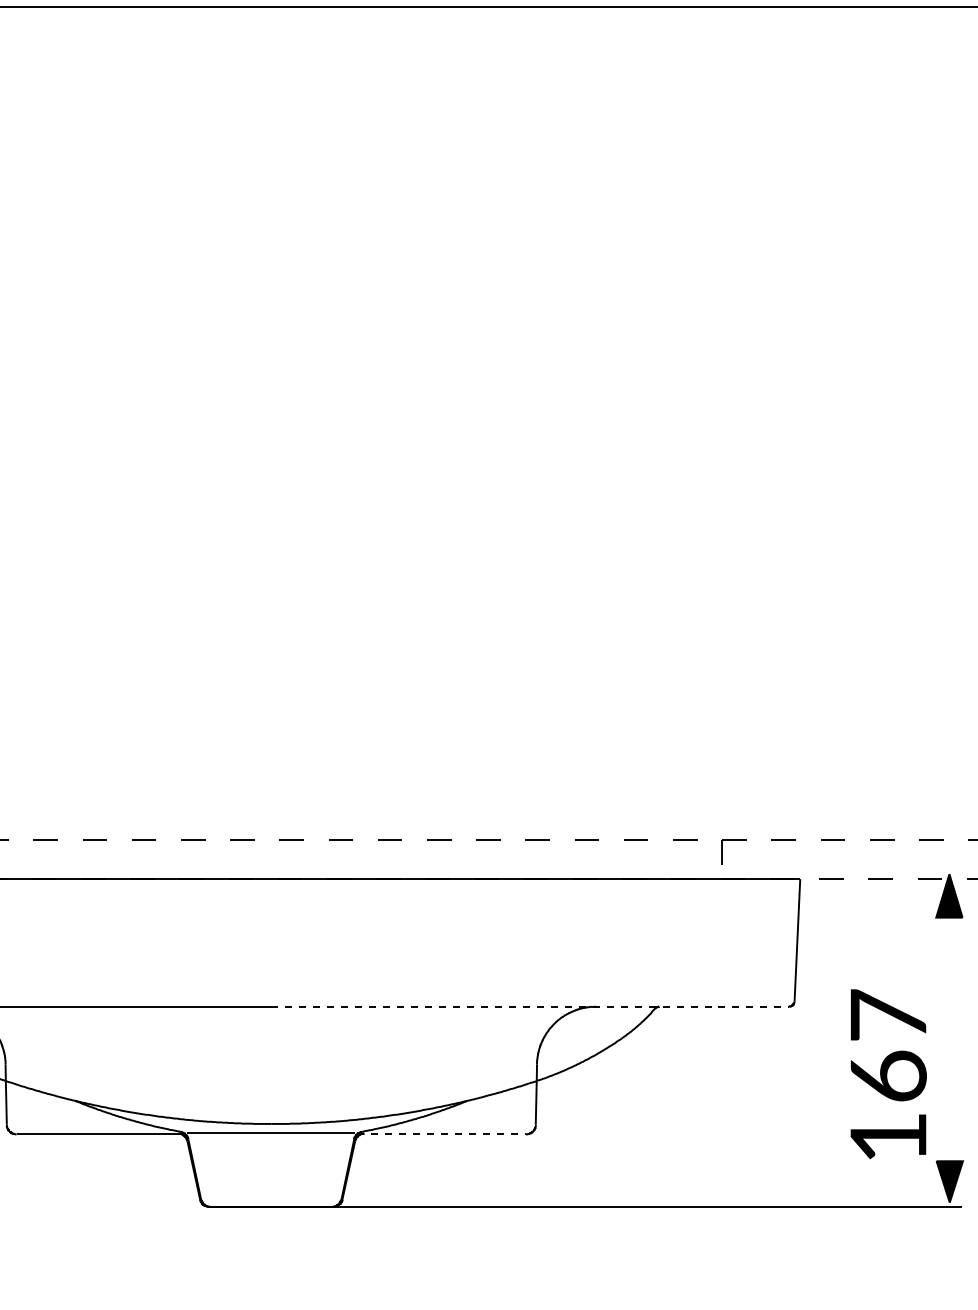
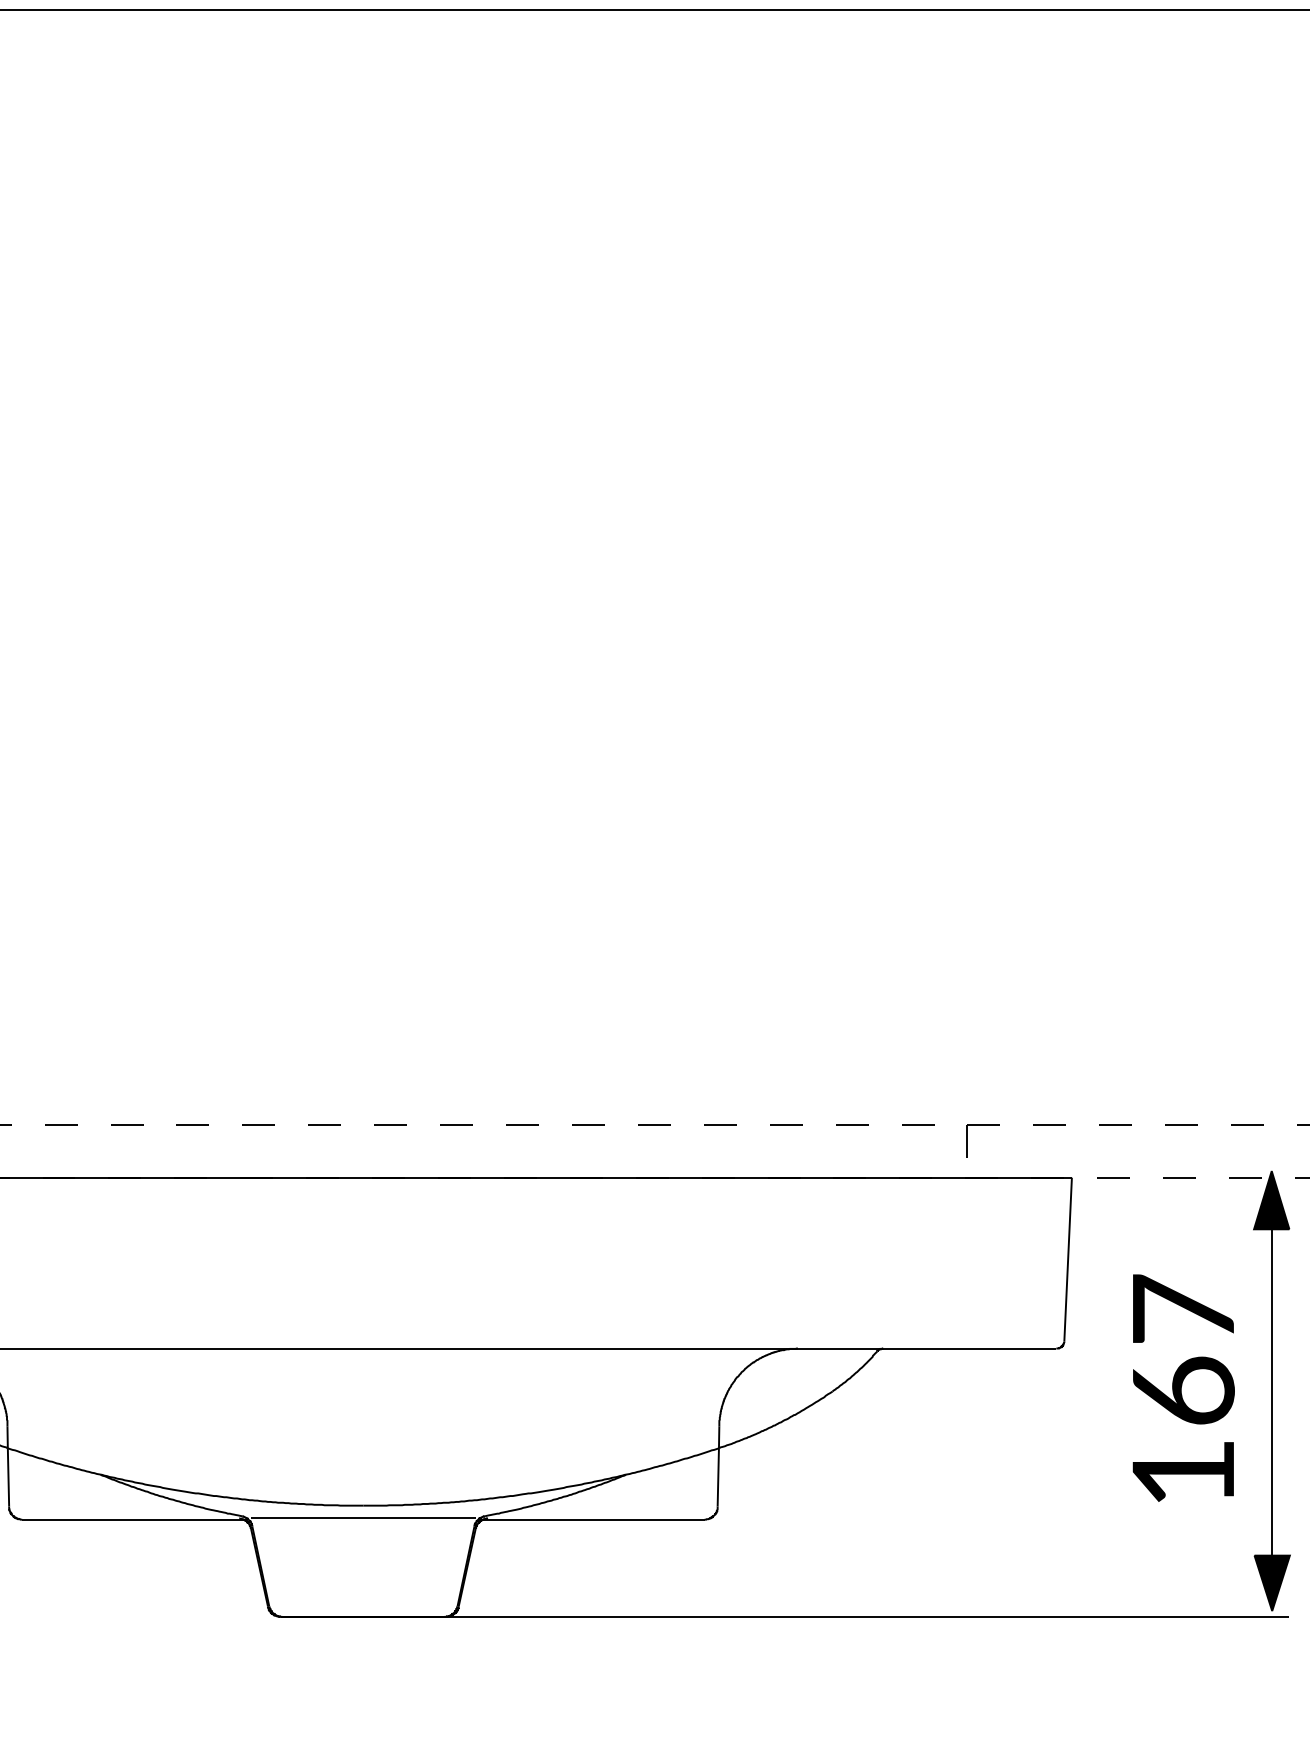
line: (529, 1006) -> (709, 1348), dashed -> solid
line: (949, 1041) -> (1271, 1395), added
text: (888, 1074) -> (1183, 1388), moved
line: (442, 1134) -> (592, 1519), dashed -> solid

